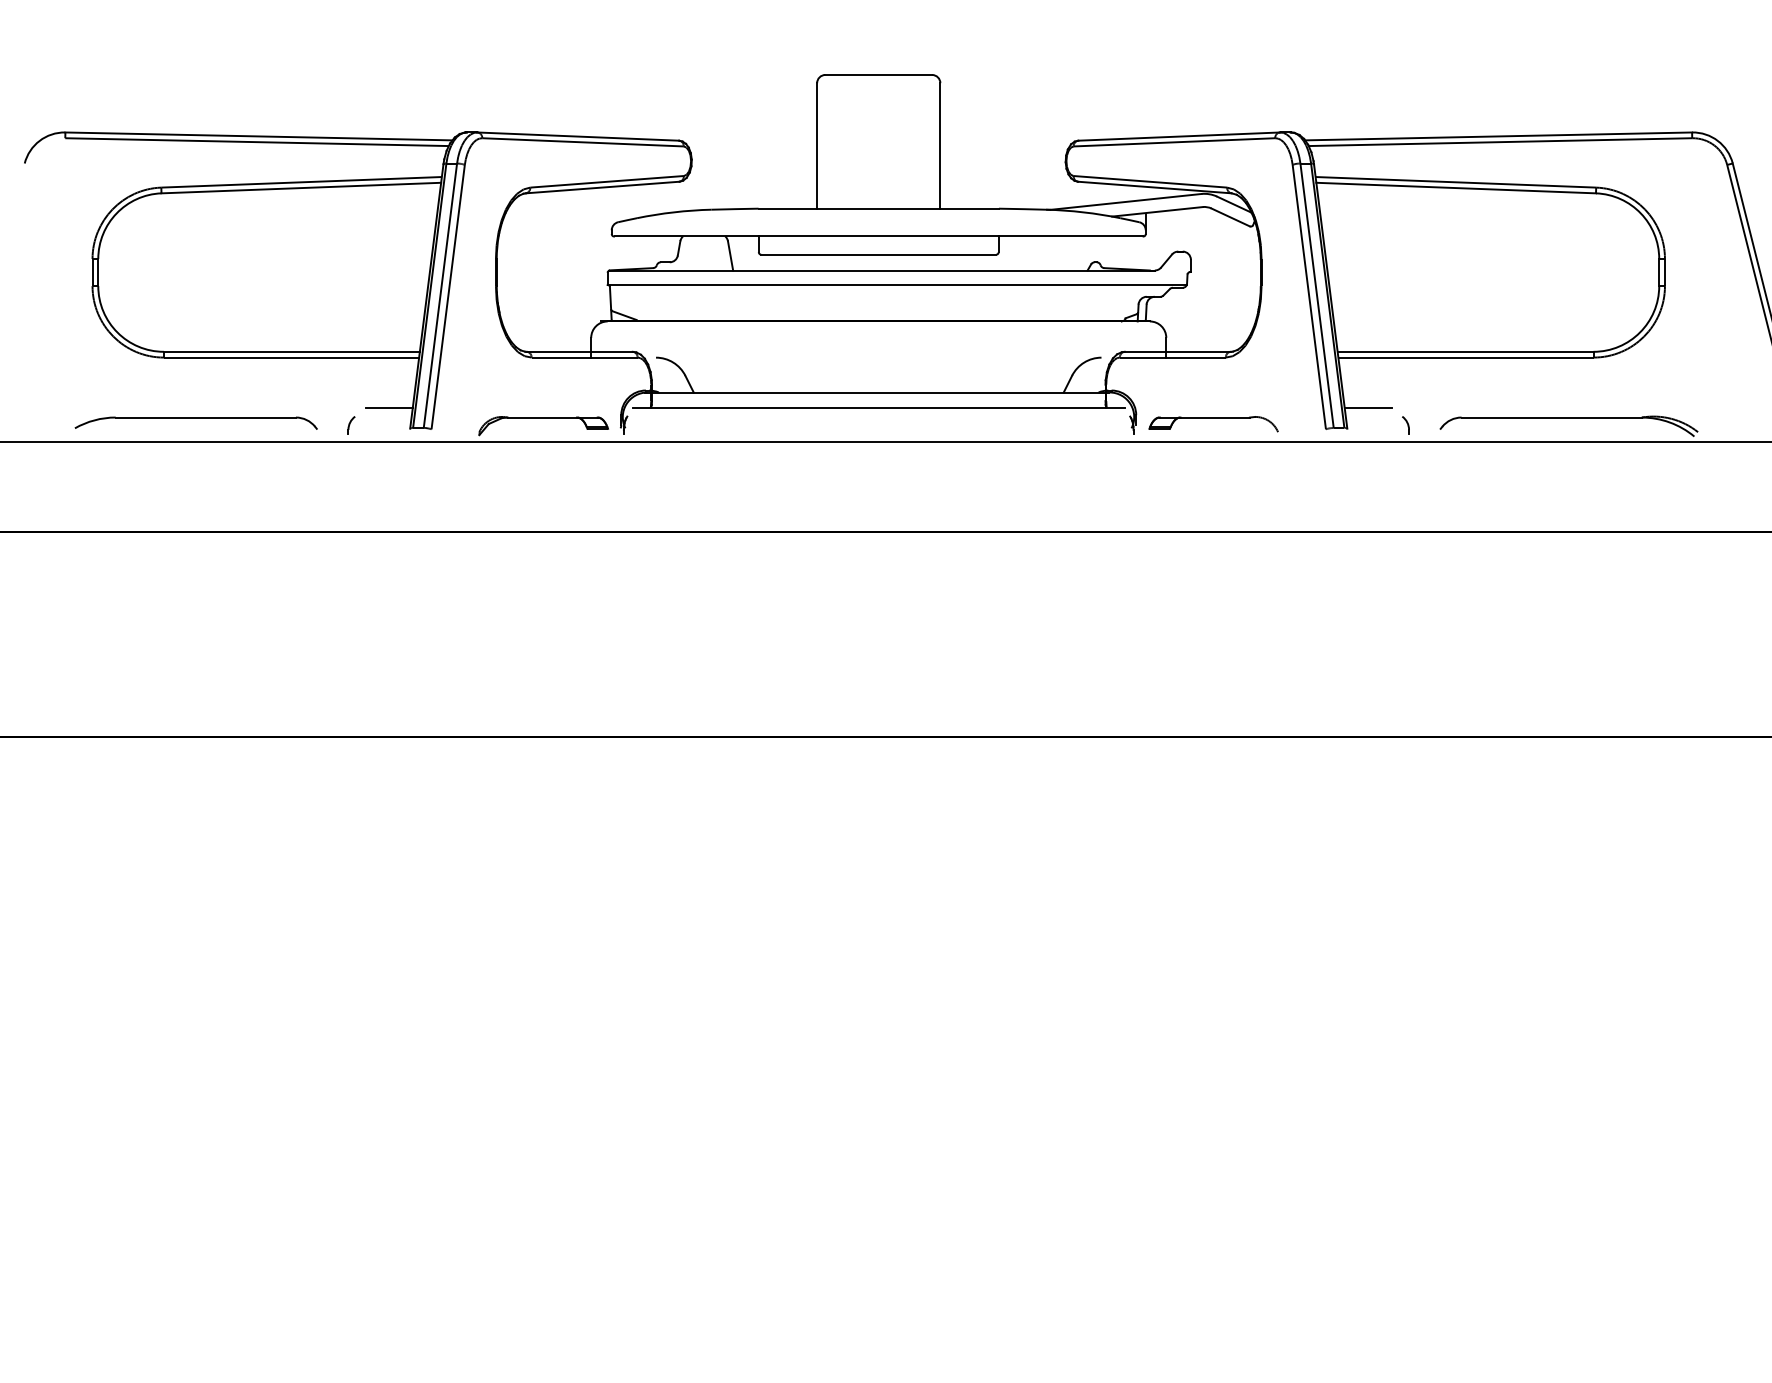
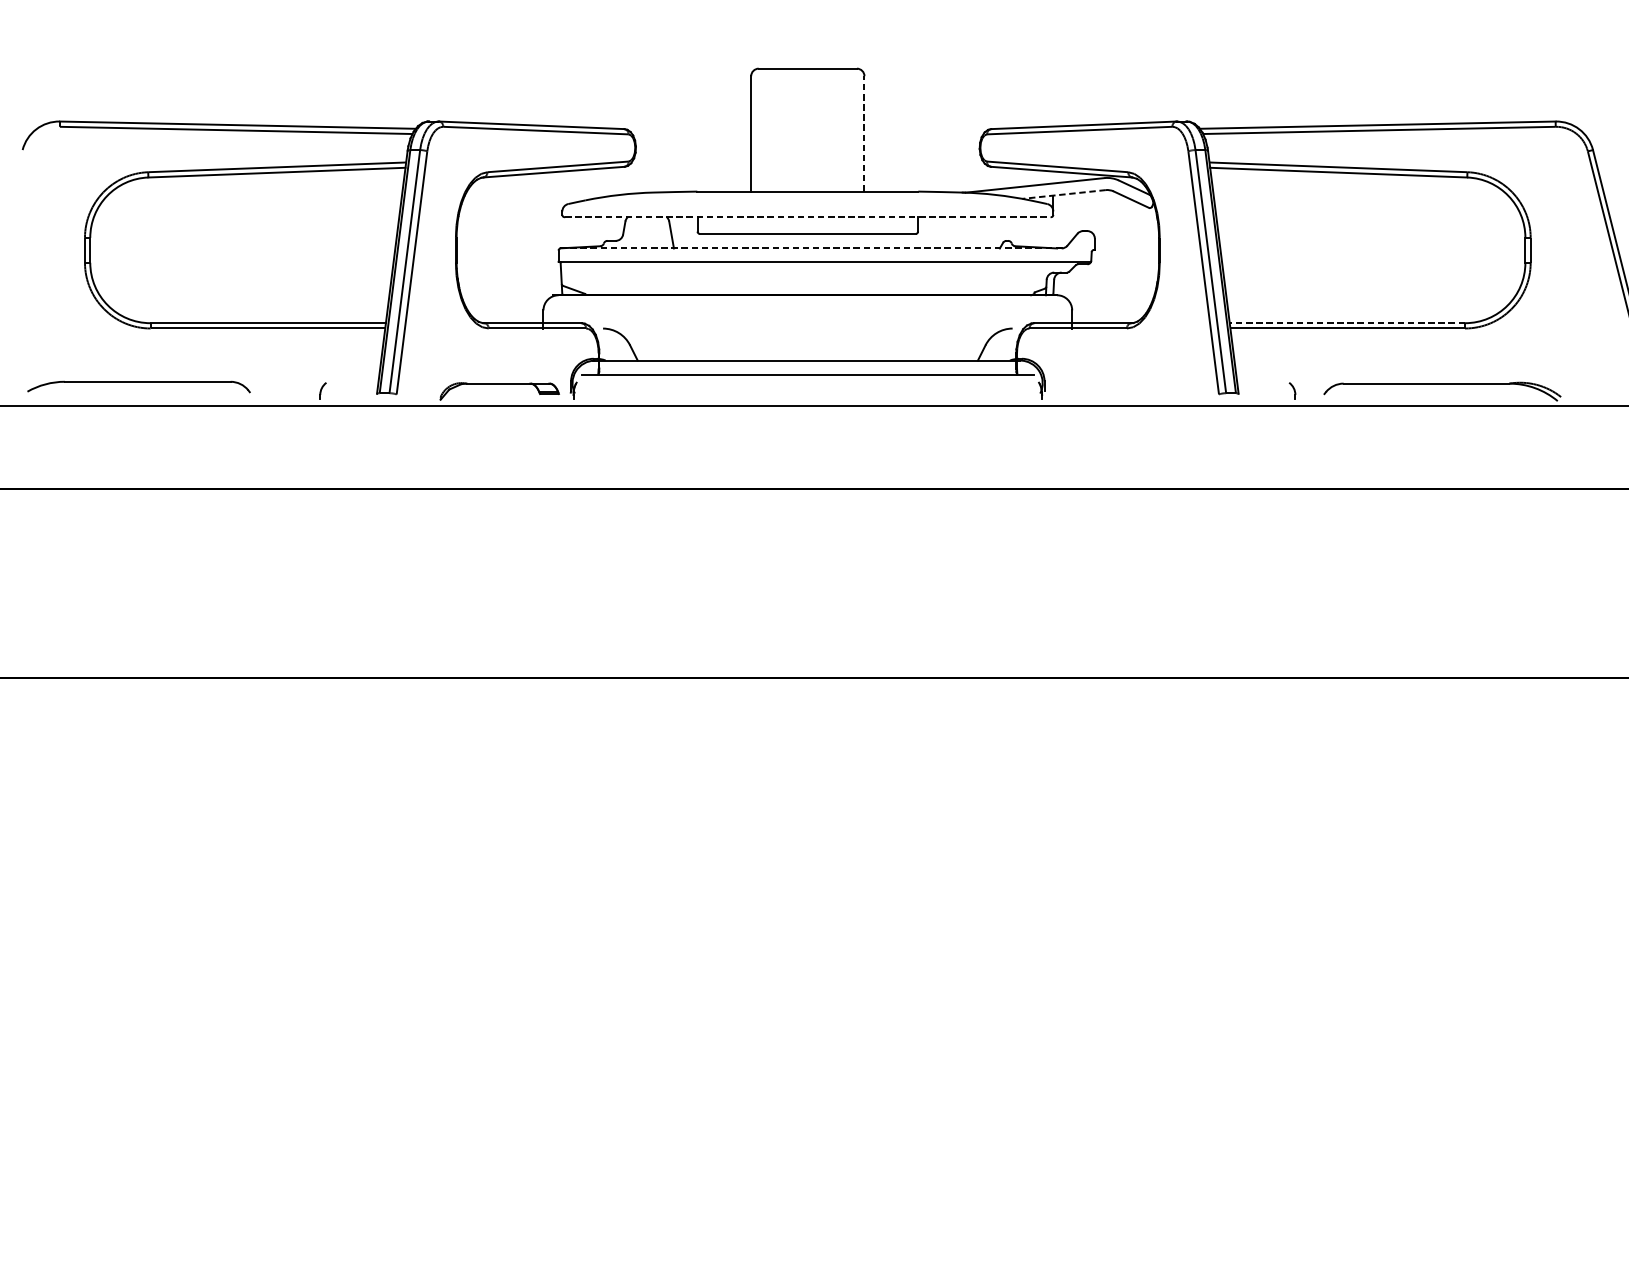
line: (940, 145) -> (864, 133), solid -> dashed
line: (1157, 211) -> (1064, 194), solid -> dashed
line: (878, 236) -> (807, 217), solid -> dashed
line: (882, 270) -> (811, 248), solid -> dashed
line: (1465, 351) -> (1347, 322), solid -> dashed
line: (388, 407) -> (357, 374), removed
line: (1367, 407) -> (1257, 374), removed
part: (195, 422) -> (138, 386), moved
part: (1213, 424) -> (1115, 390), removed

